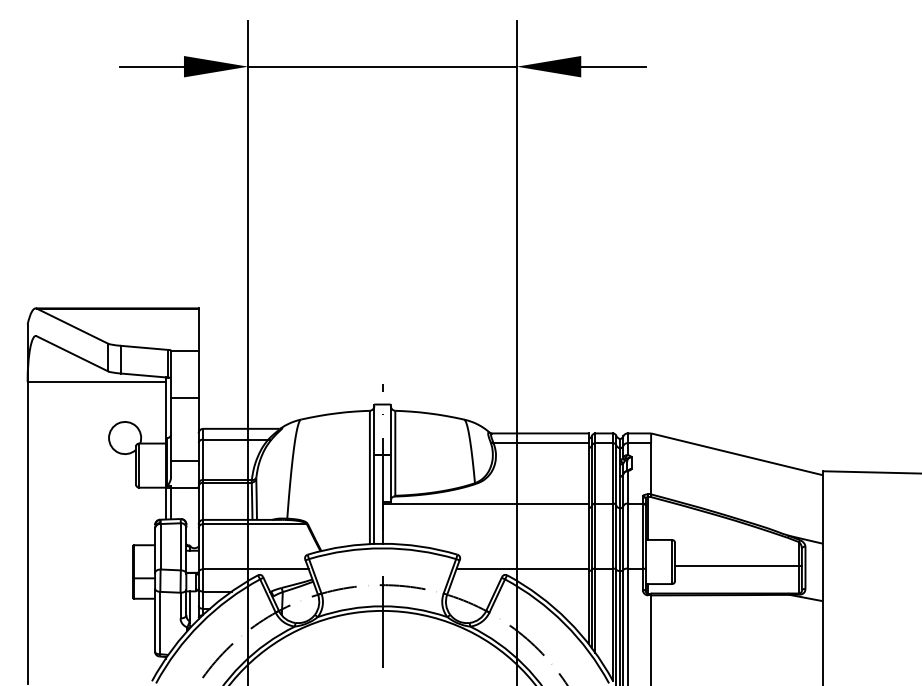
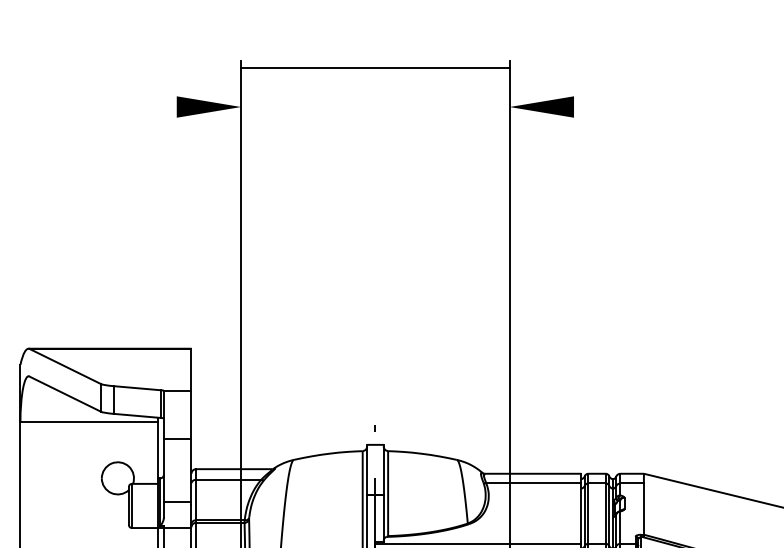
line: (151, 66) -> (144, 106), removed
line: (382, 66) -> (375, 67), moved
line: (613, 66) -> (606, 106), removed

